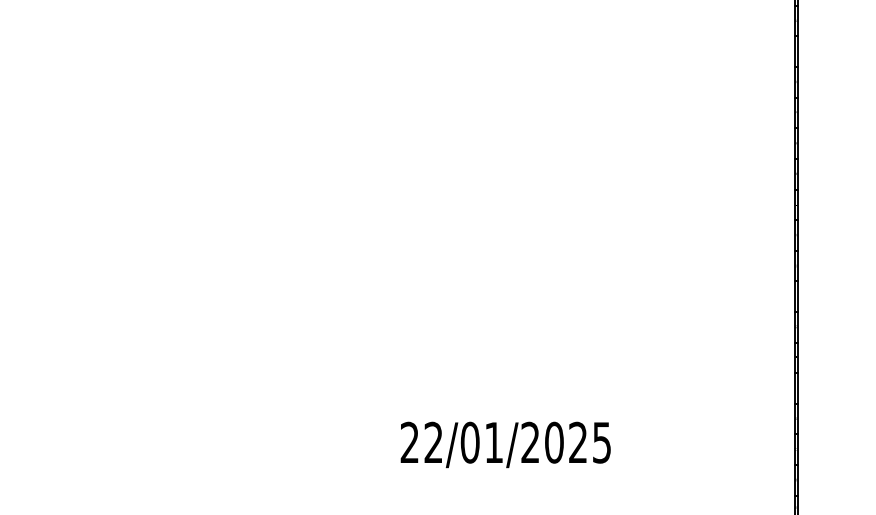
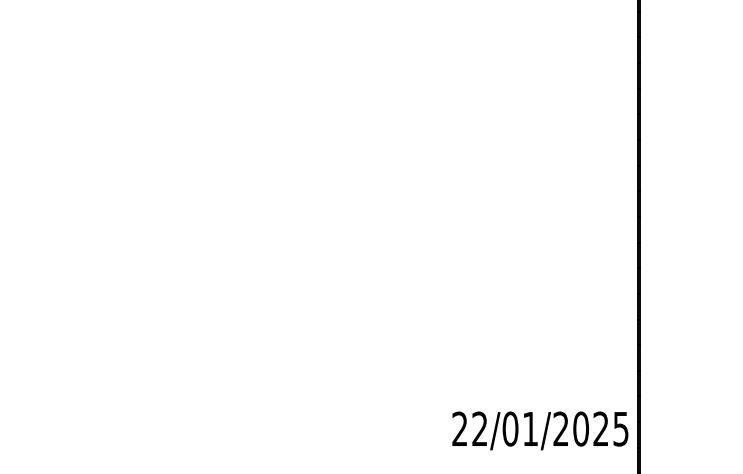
text: (505, 444) -> (540, 430), moved

